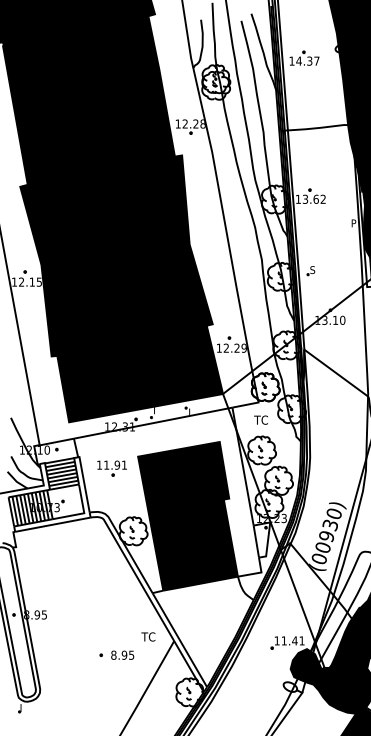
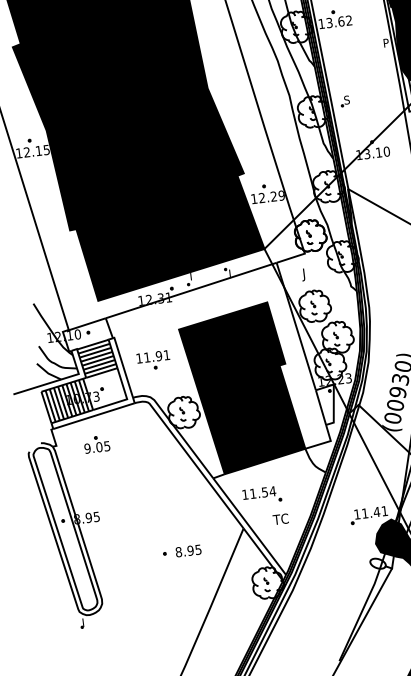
text: (260, 421) -> (309, 274), TC -> J
part: (111, 468) -> (152, 360), moved
part: (51, 549) -> (95, 443), added
part: (194, 613) -> (262, 495), added
text: (148, 636) -> (280, 518), moved

